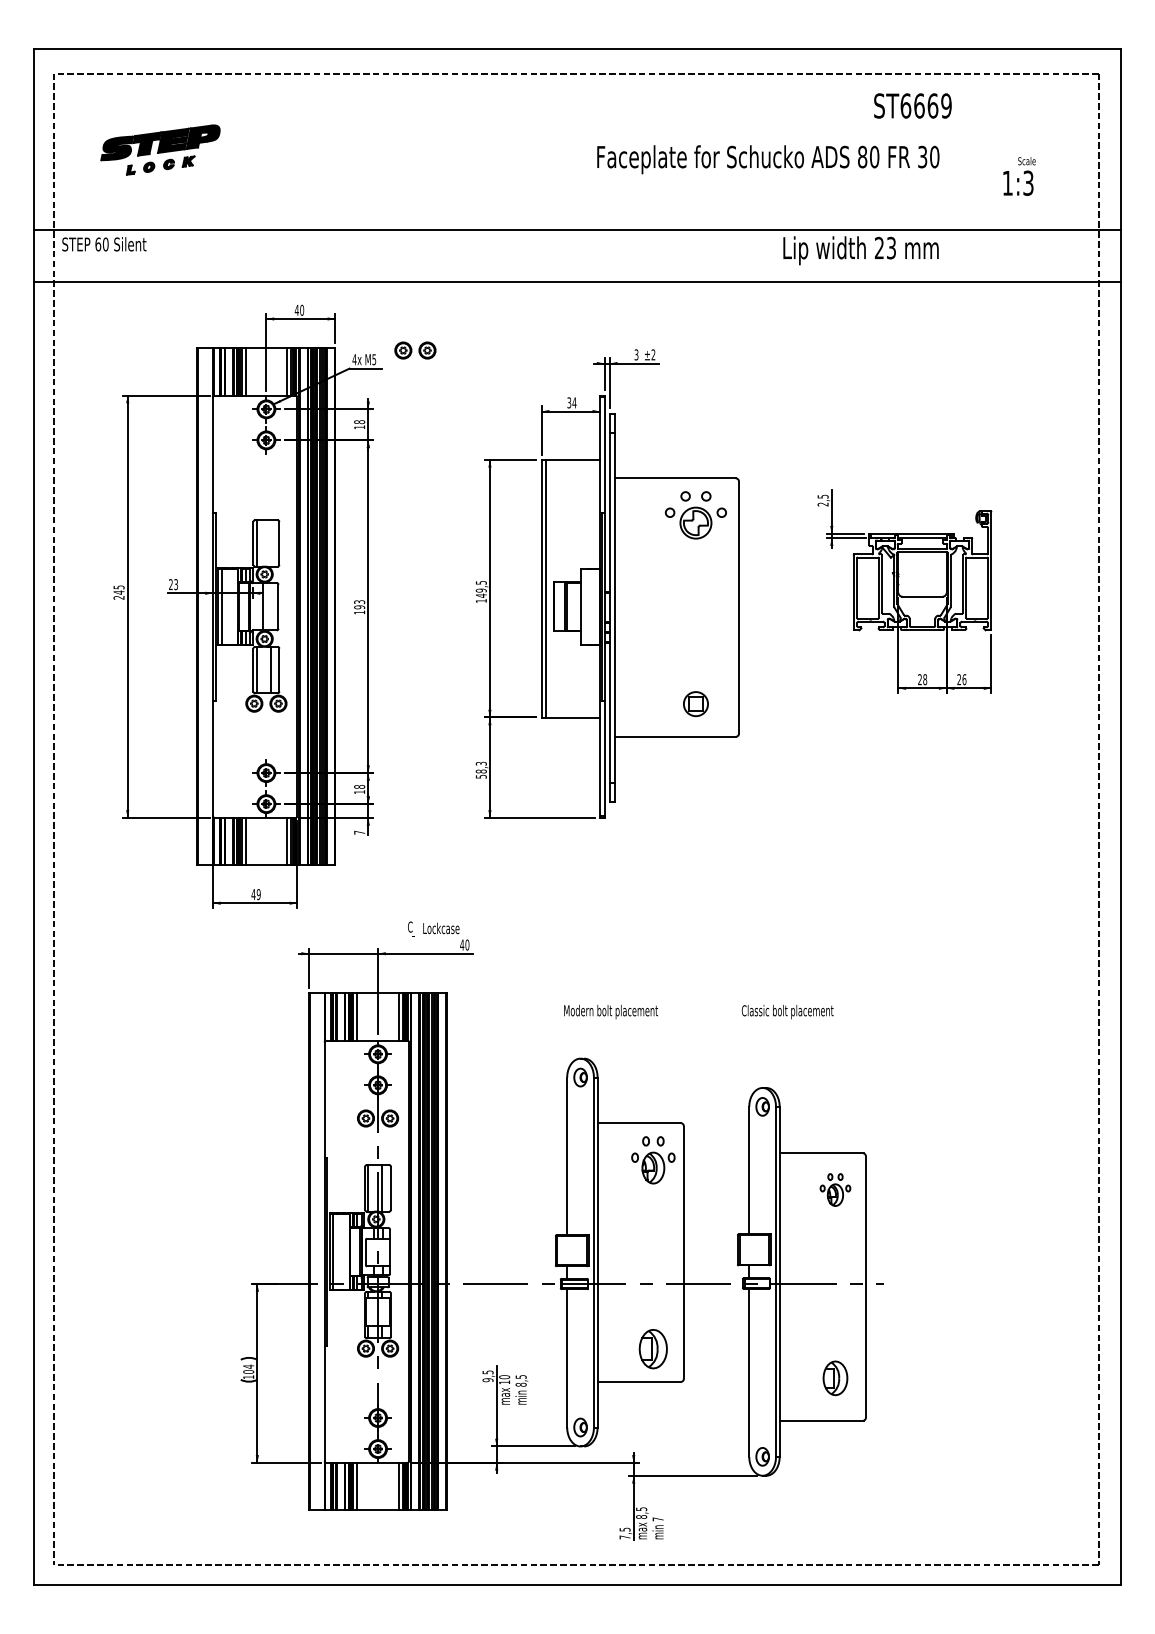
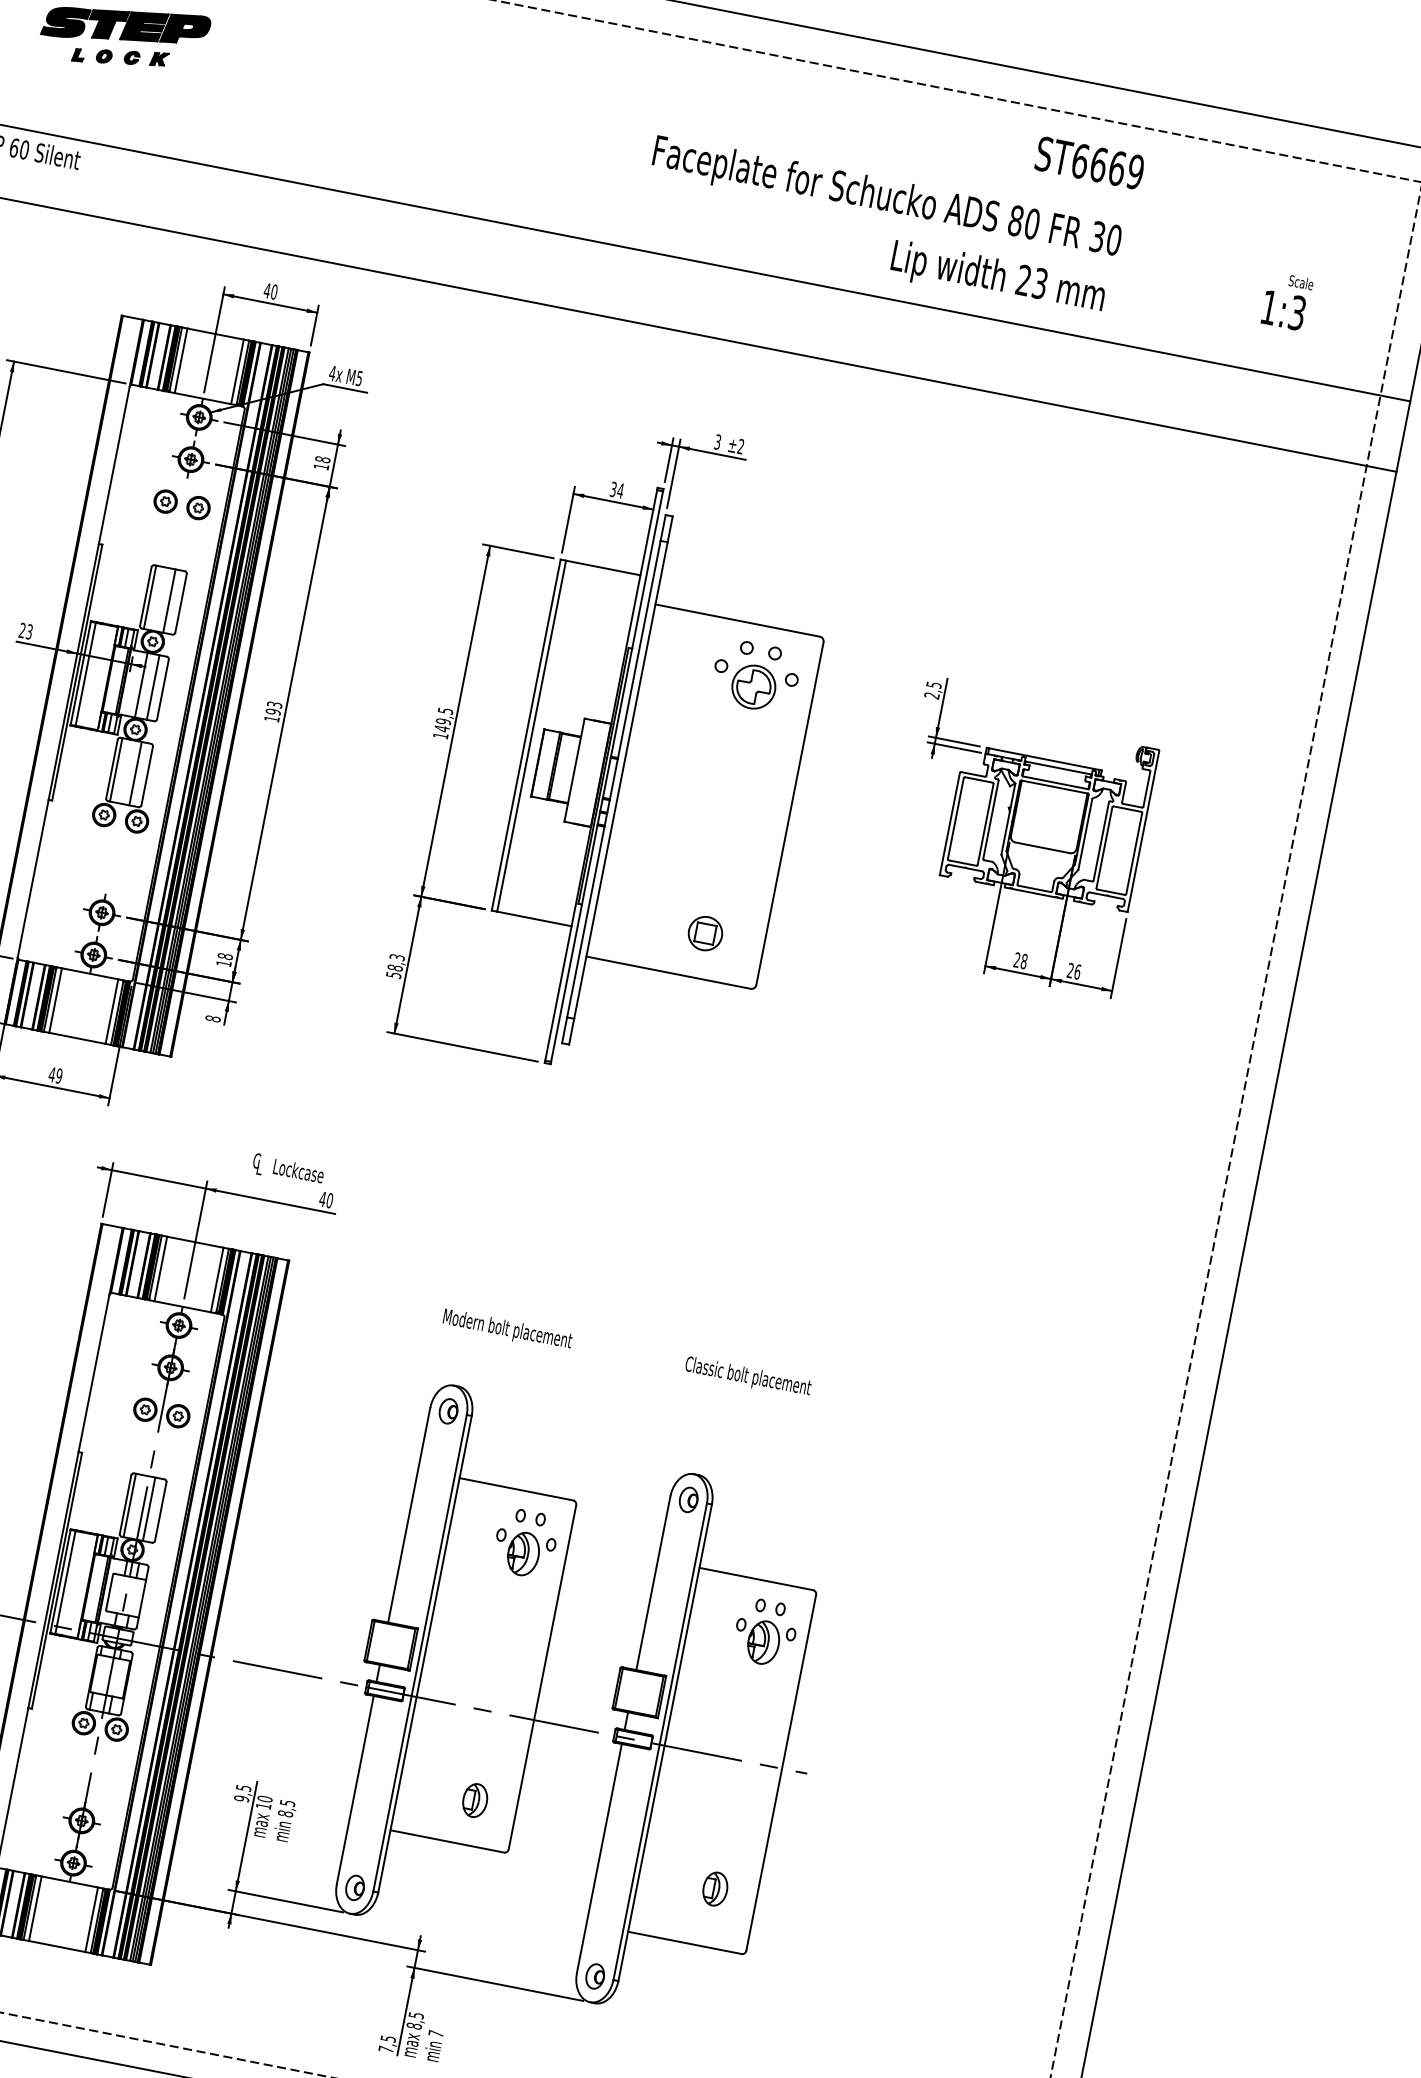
text: (912, 105) -> (1089, 162), moved
text: (768, 159) -> (887, 199), moved
text: (860, 250) -> (997, 278), moved
part: (415, 350) -> (182, 504), moved
line: (270, 543) -> (168, 601), added
line: (271, 606) -> (153, 687), added
text: (359, 832) -> (212, 1018), 7 -> 8
part: (835, 1189) -> (765, 1631), size x1.43
part: (653, 1348) -> (475, 1799), size x0.62
part: (835, 1378) -> (715, 1889), size x0.71

